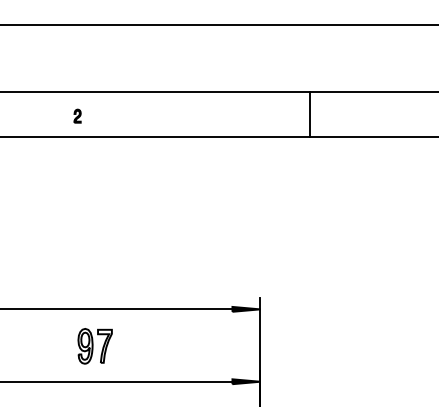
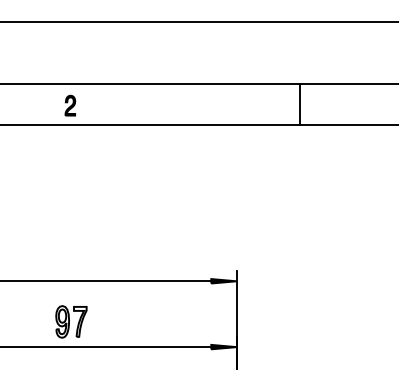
line: (309, 113) -> (300, 103), moved
part: (77, 116) -> (70, 105), size x1.67
part: (95, 345) -> (71, 321), moved

